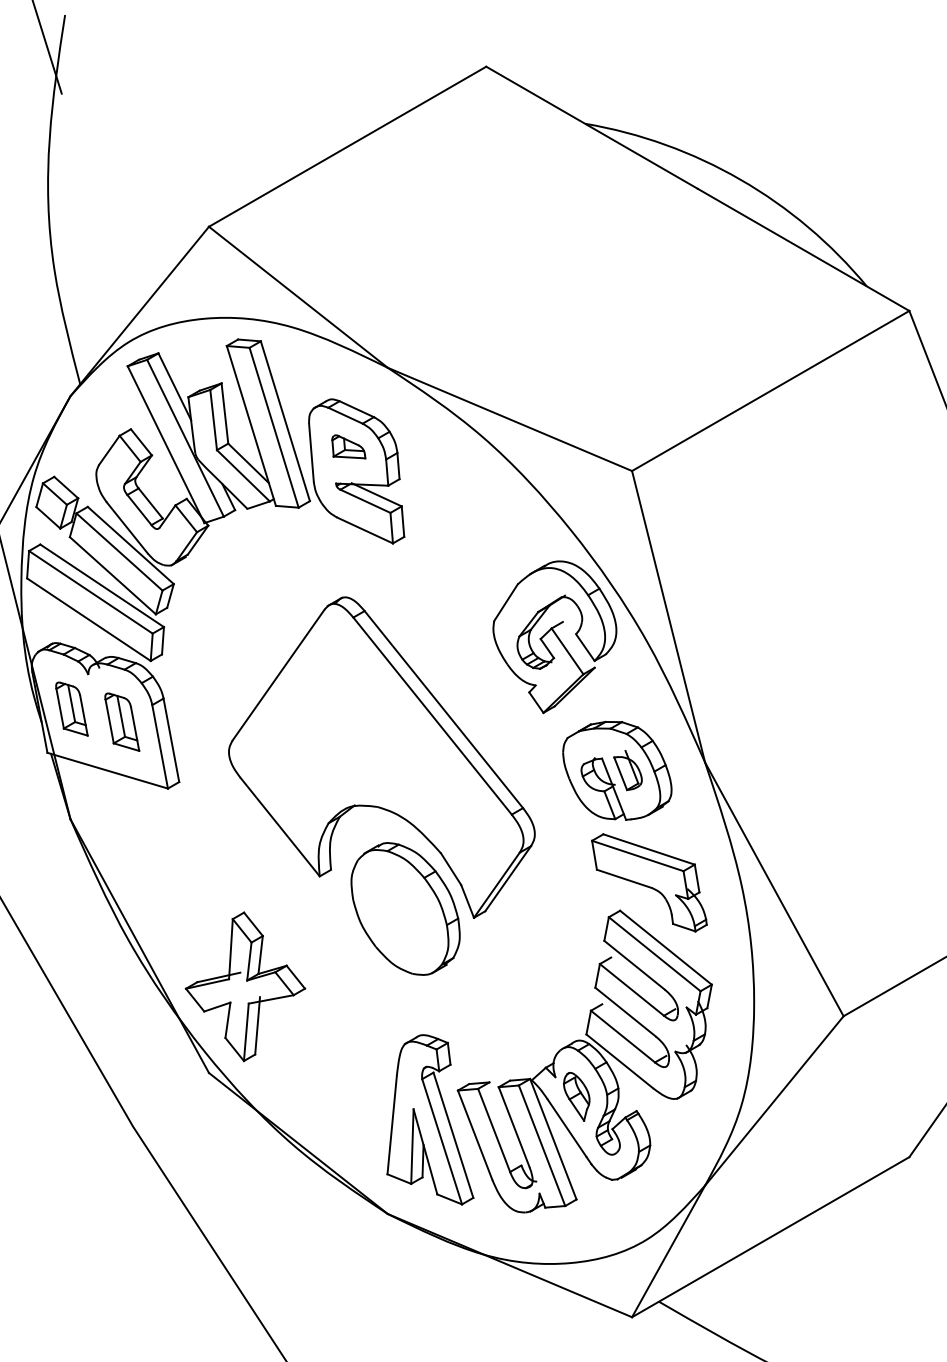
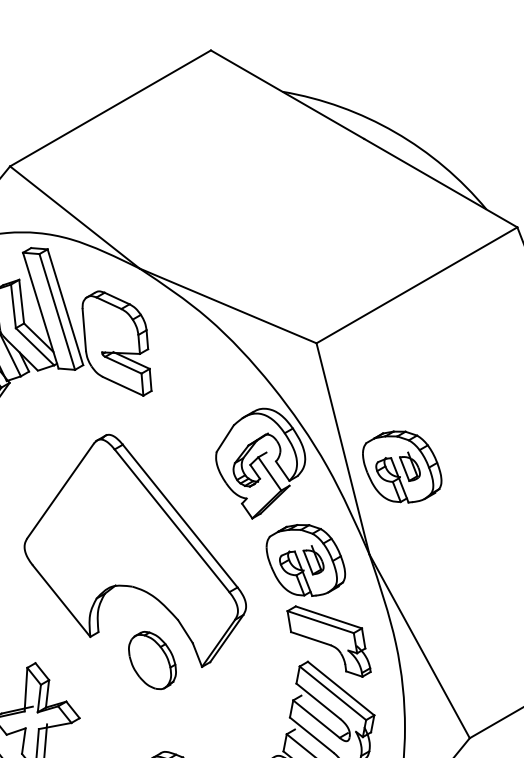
part: (348, 446) -> (111, 325), removed
part: (750, 641) -> (402, 466), added
part: (405, 908) -> (152, 660), size x0.6

